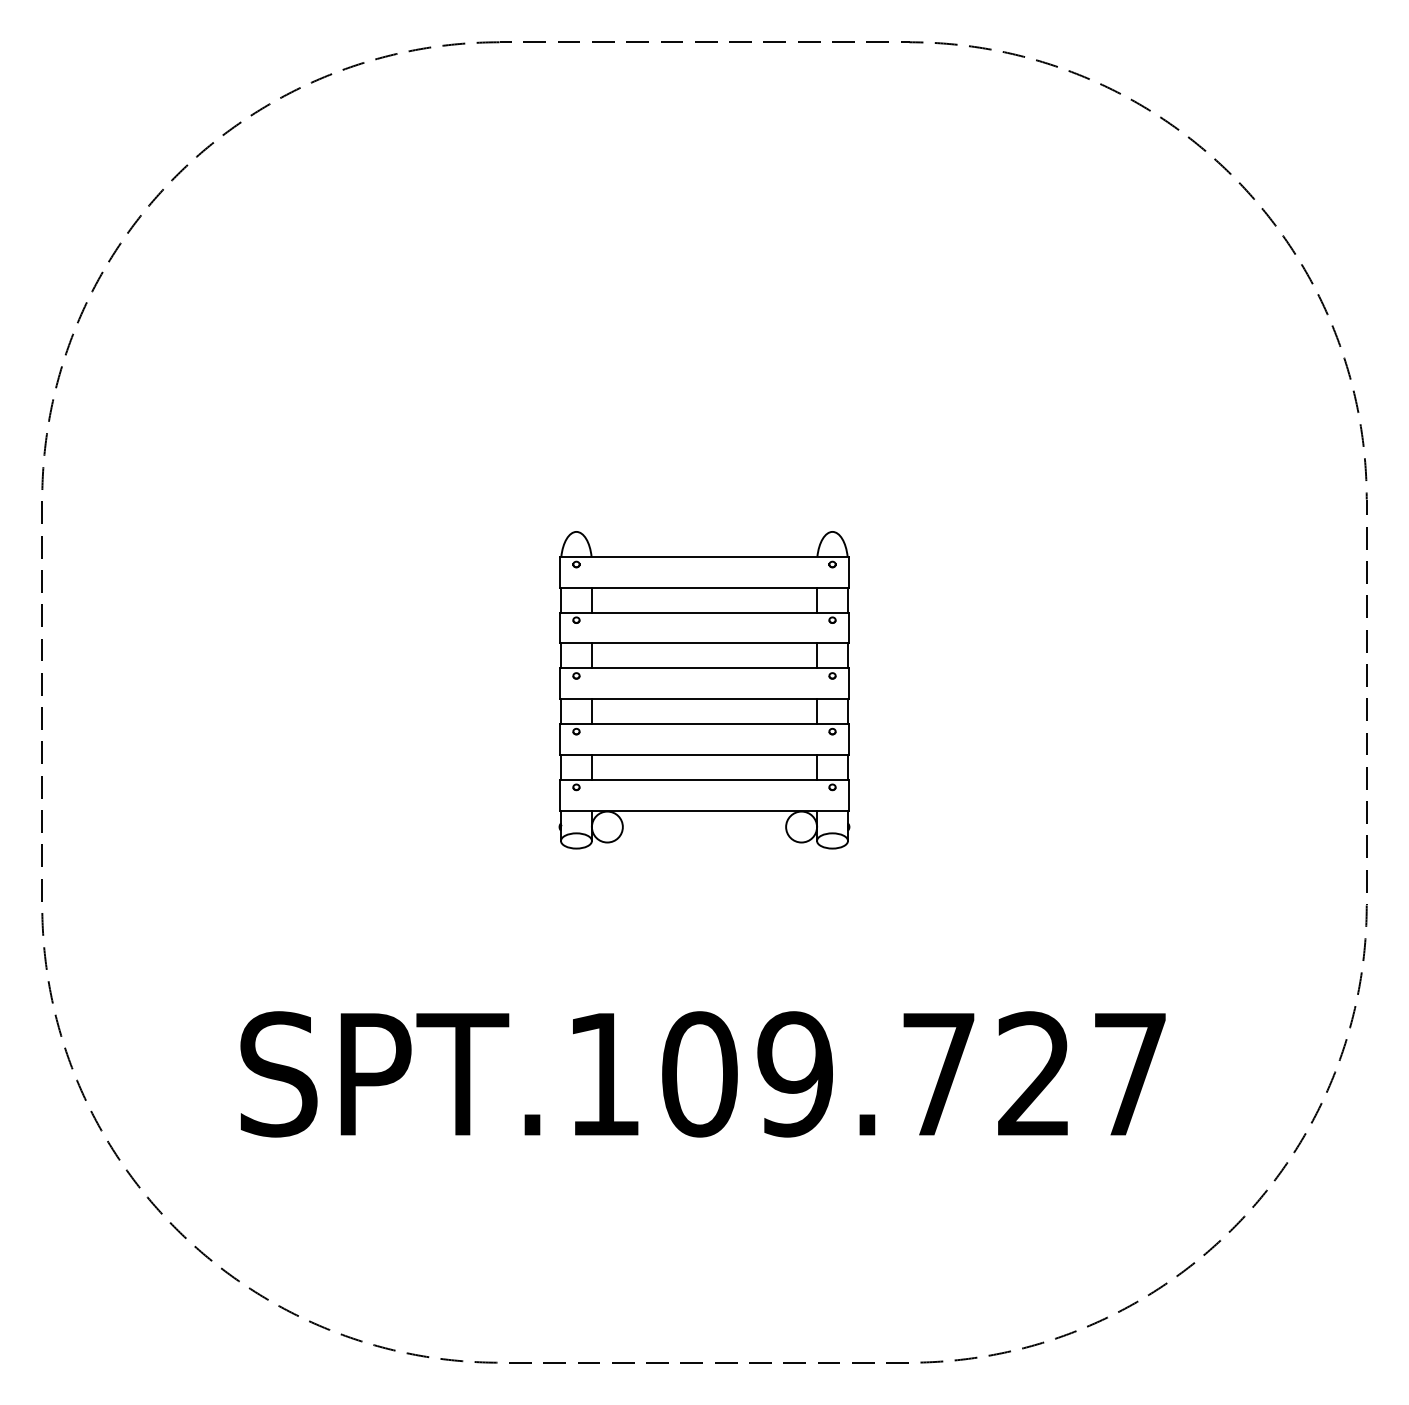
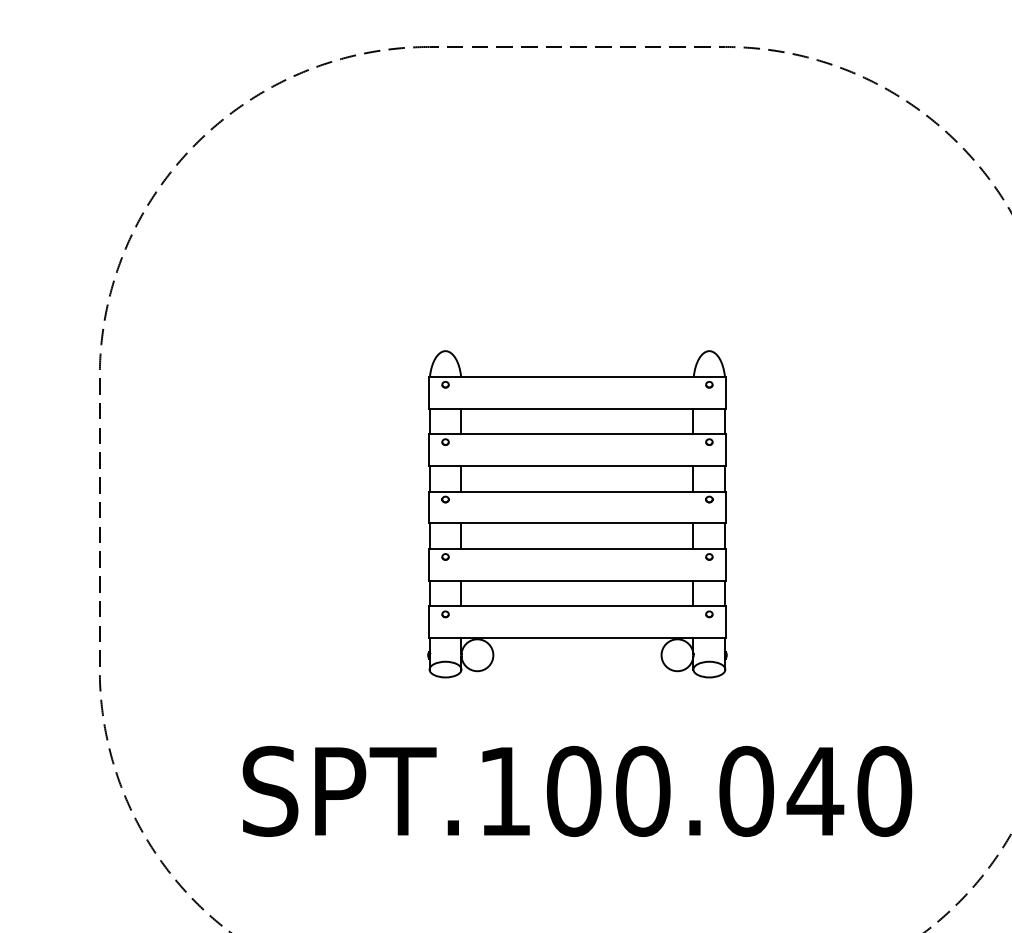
part: (704, 690) -> (577, 514), size x1.43
text: (962, 1074) -> (763, 791), SPT.109.727 -> SPT.100.040

